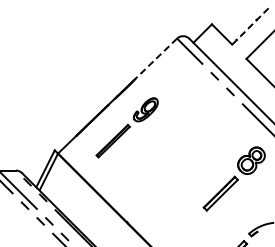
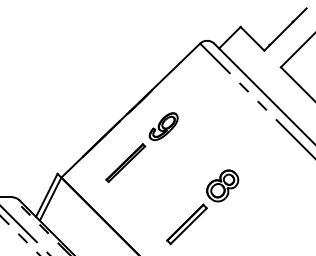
line: (250, 26) -> (285, 29), dashed -> solid
line: (156, 58) -> (176, 66), dashed -> solid
part: (233, 178) -> (201, 206), moved

